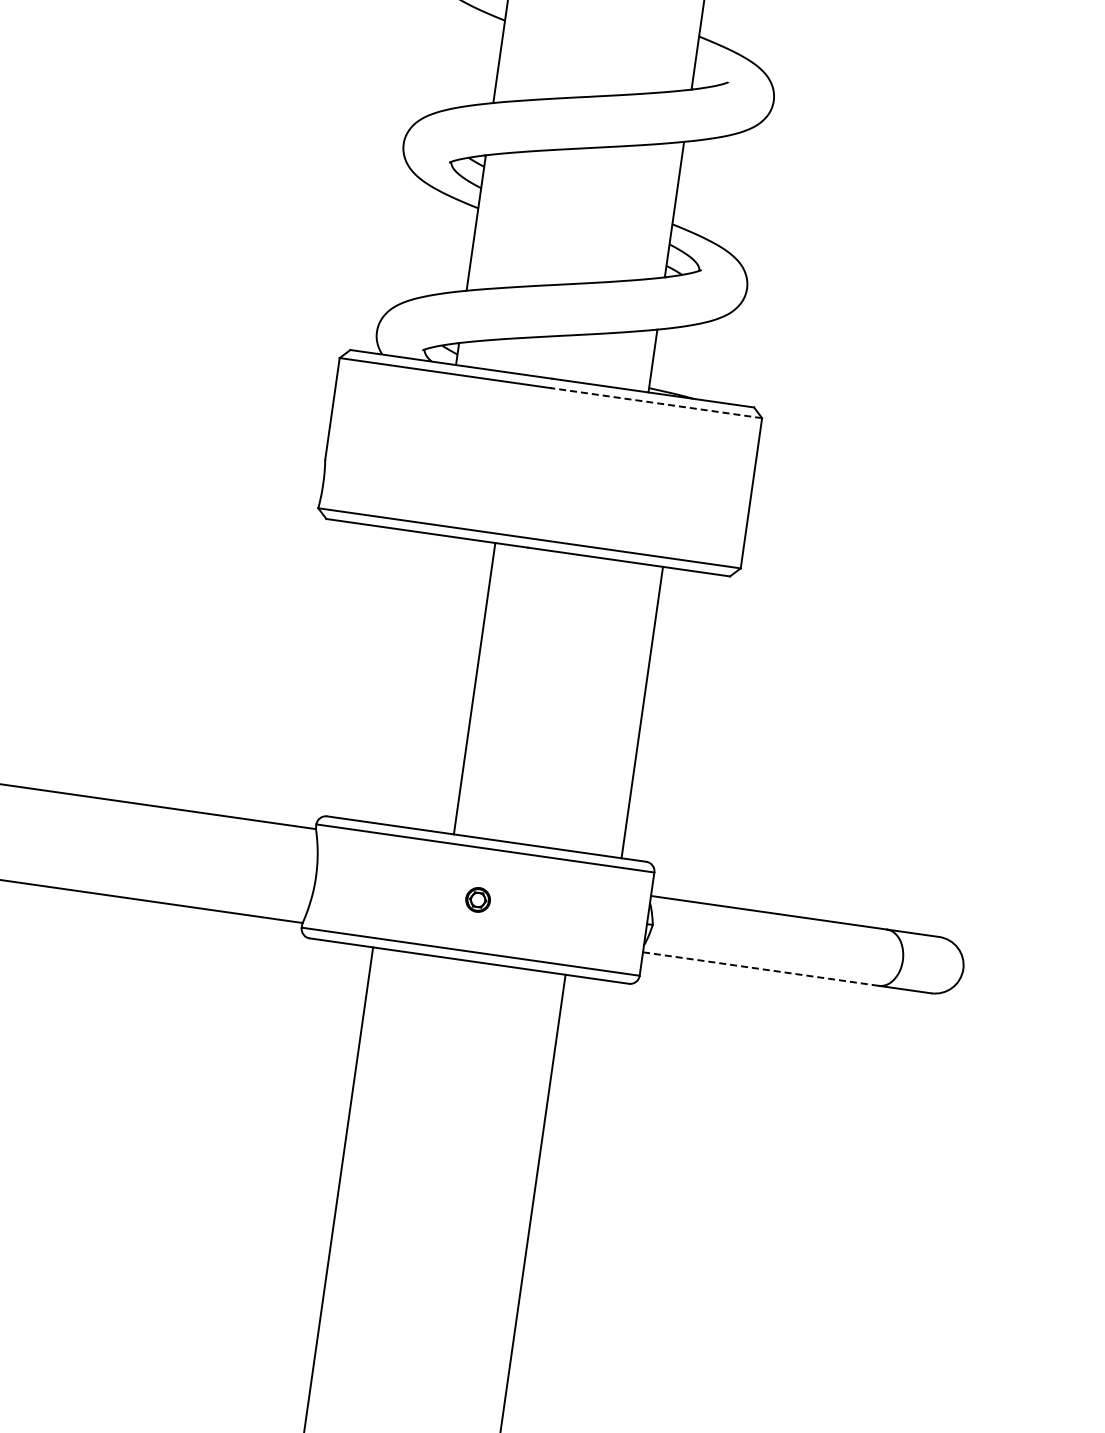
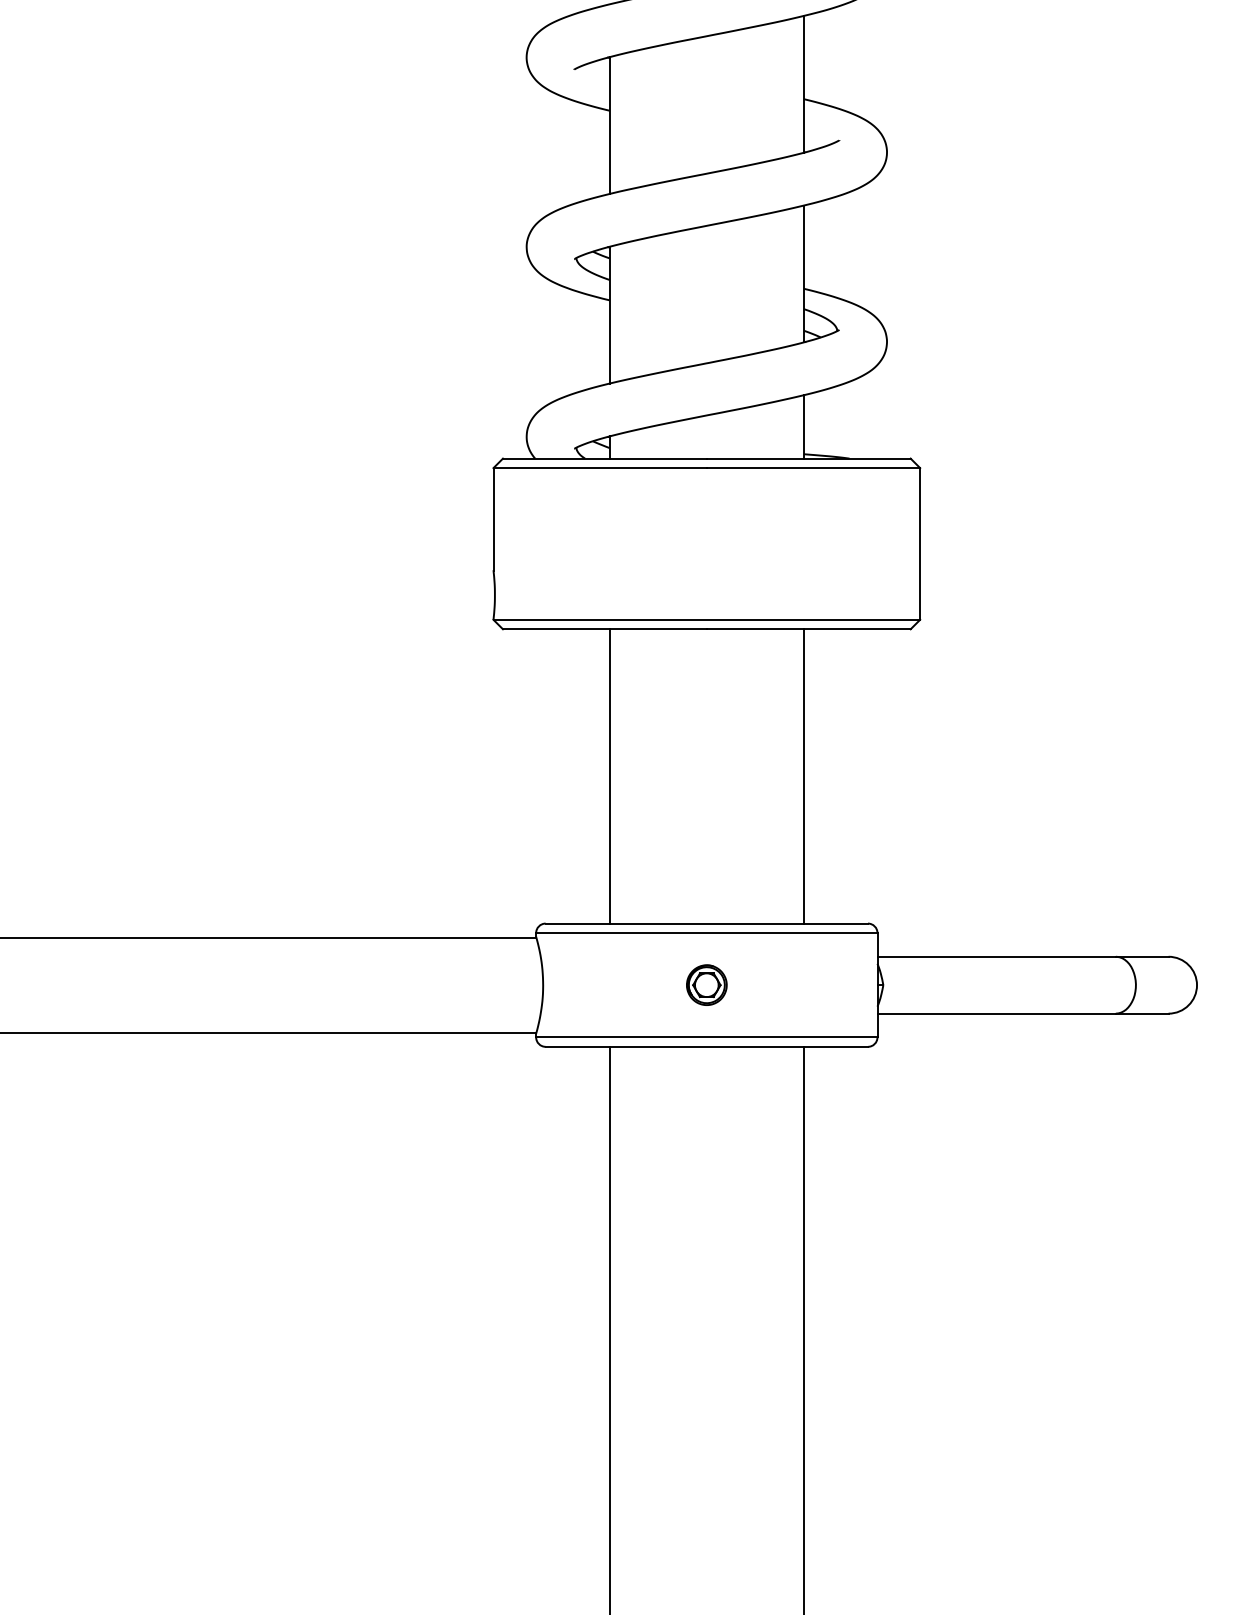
line: (656, 403) -> (813, 468), dashed -> solid
line: (474, 688) -> (609, 776), moved
line: (642, 712) -> (804, 776), moved
part: (477, 899) -> (706, 984), size x1.67
line: (761, 969) -> (997, 1013), dashed -> solid

